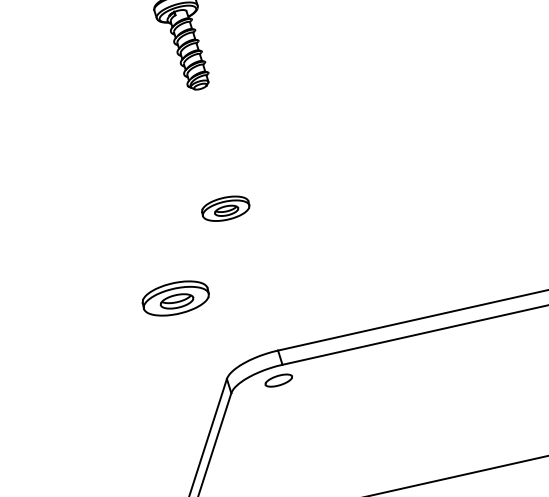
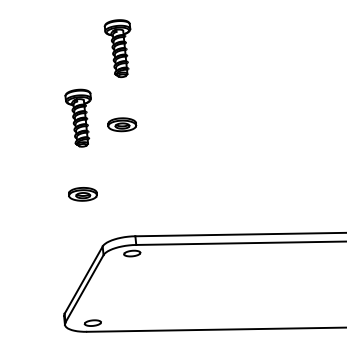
part: (140, 171) -> (77, 117), added
part: (226, 208) -> (122, 124), moved
part: (175, 299) -> (82, 194), size x0.71

